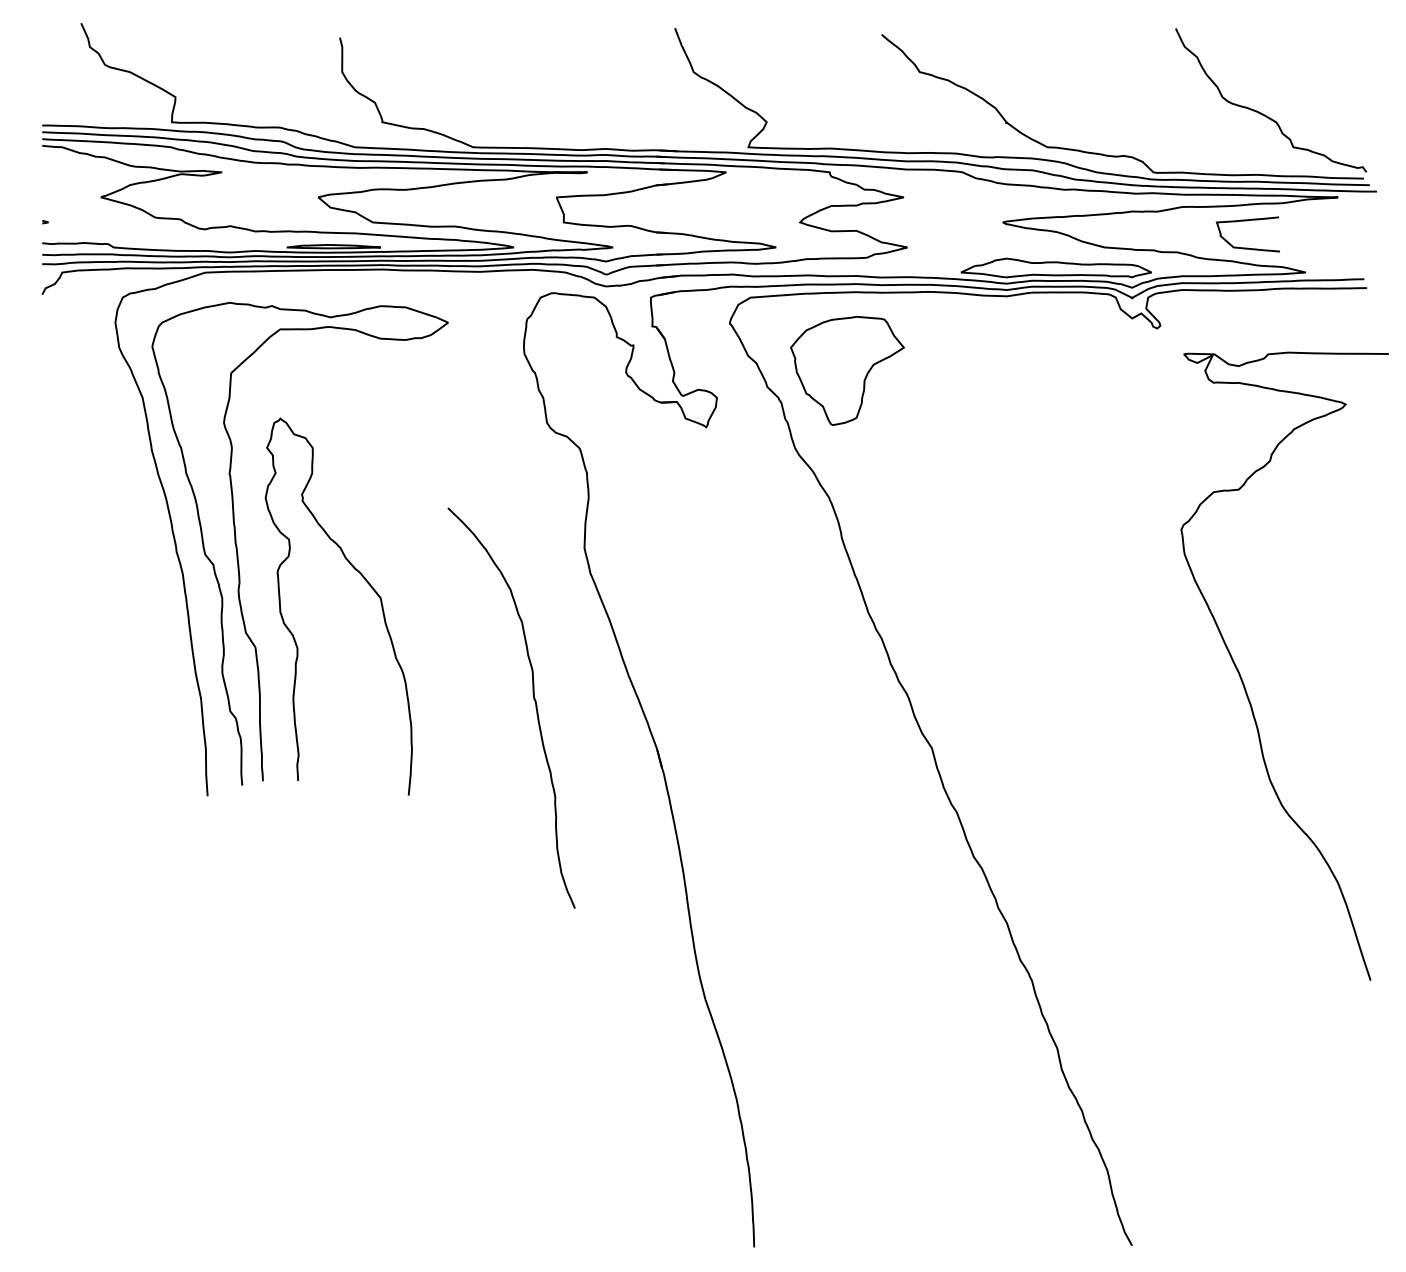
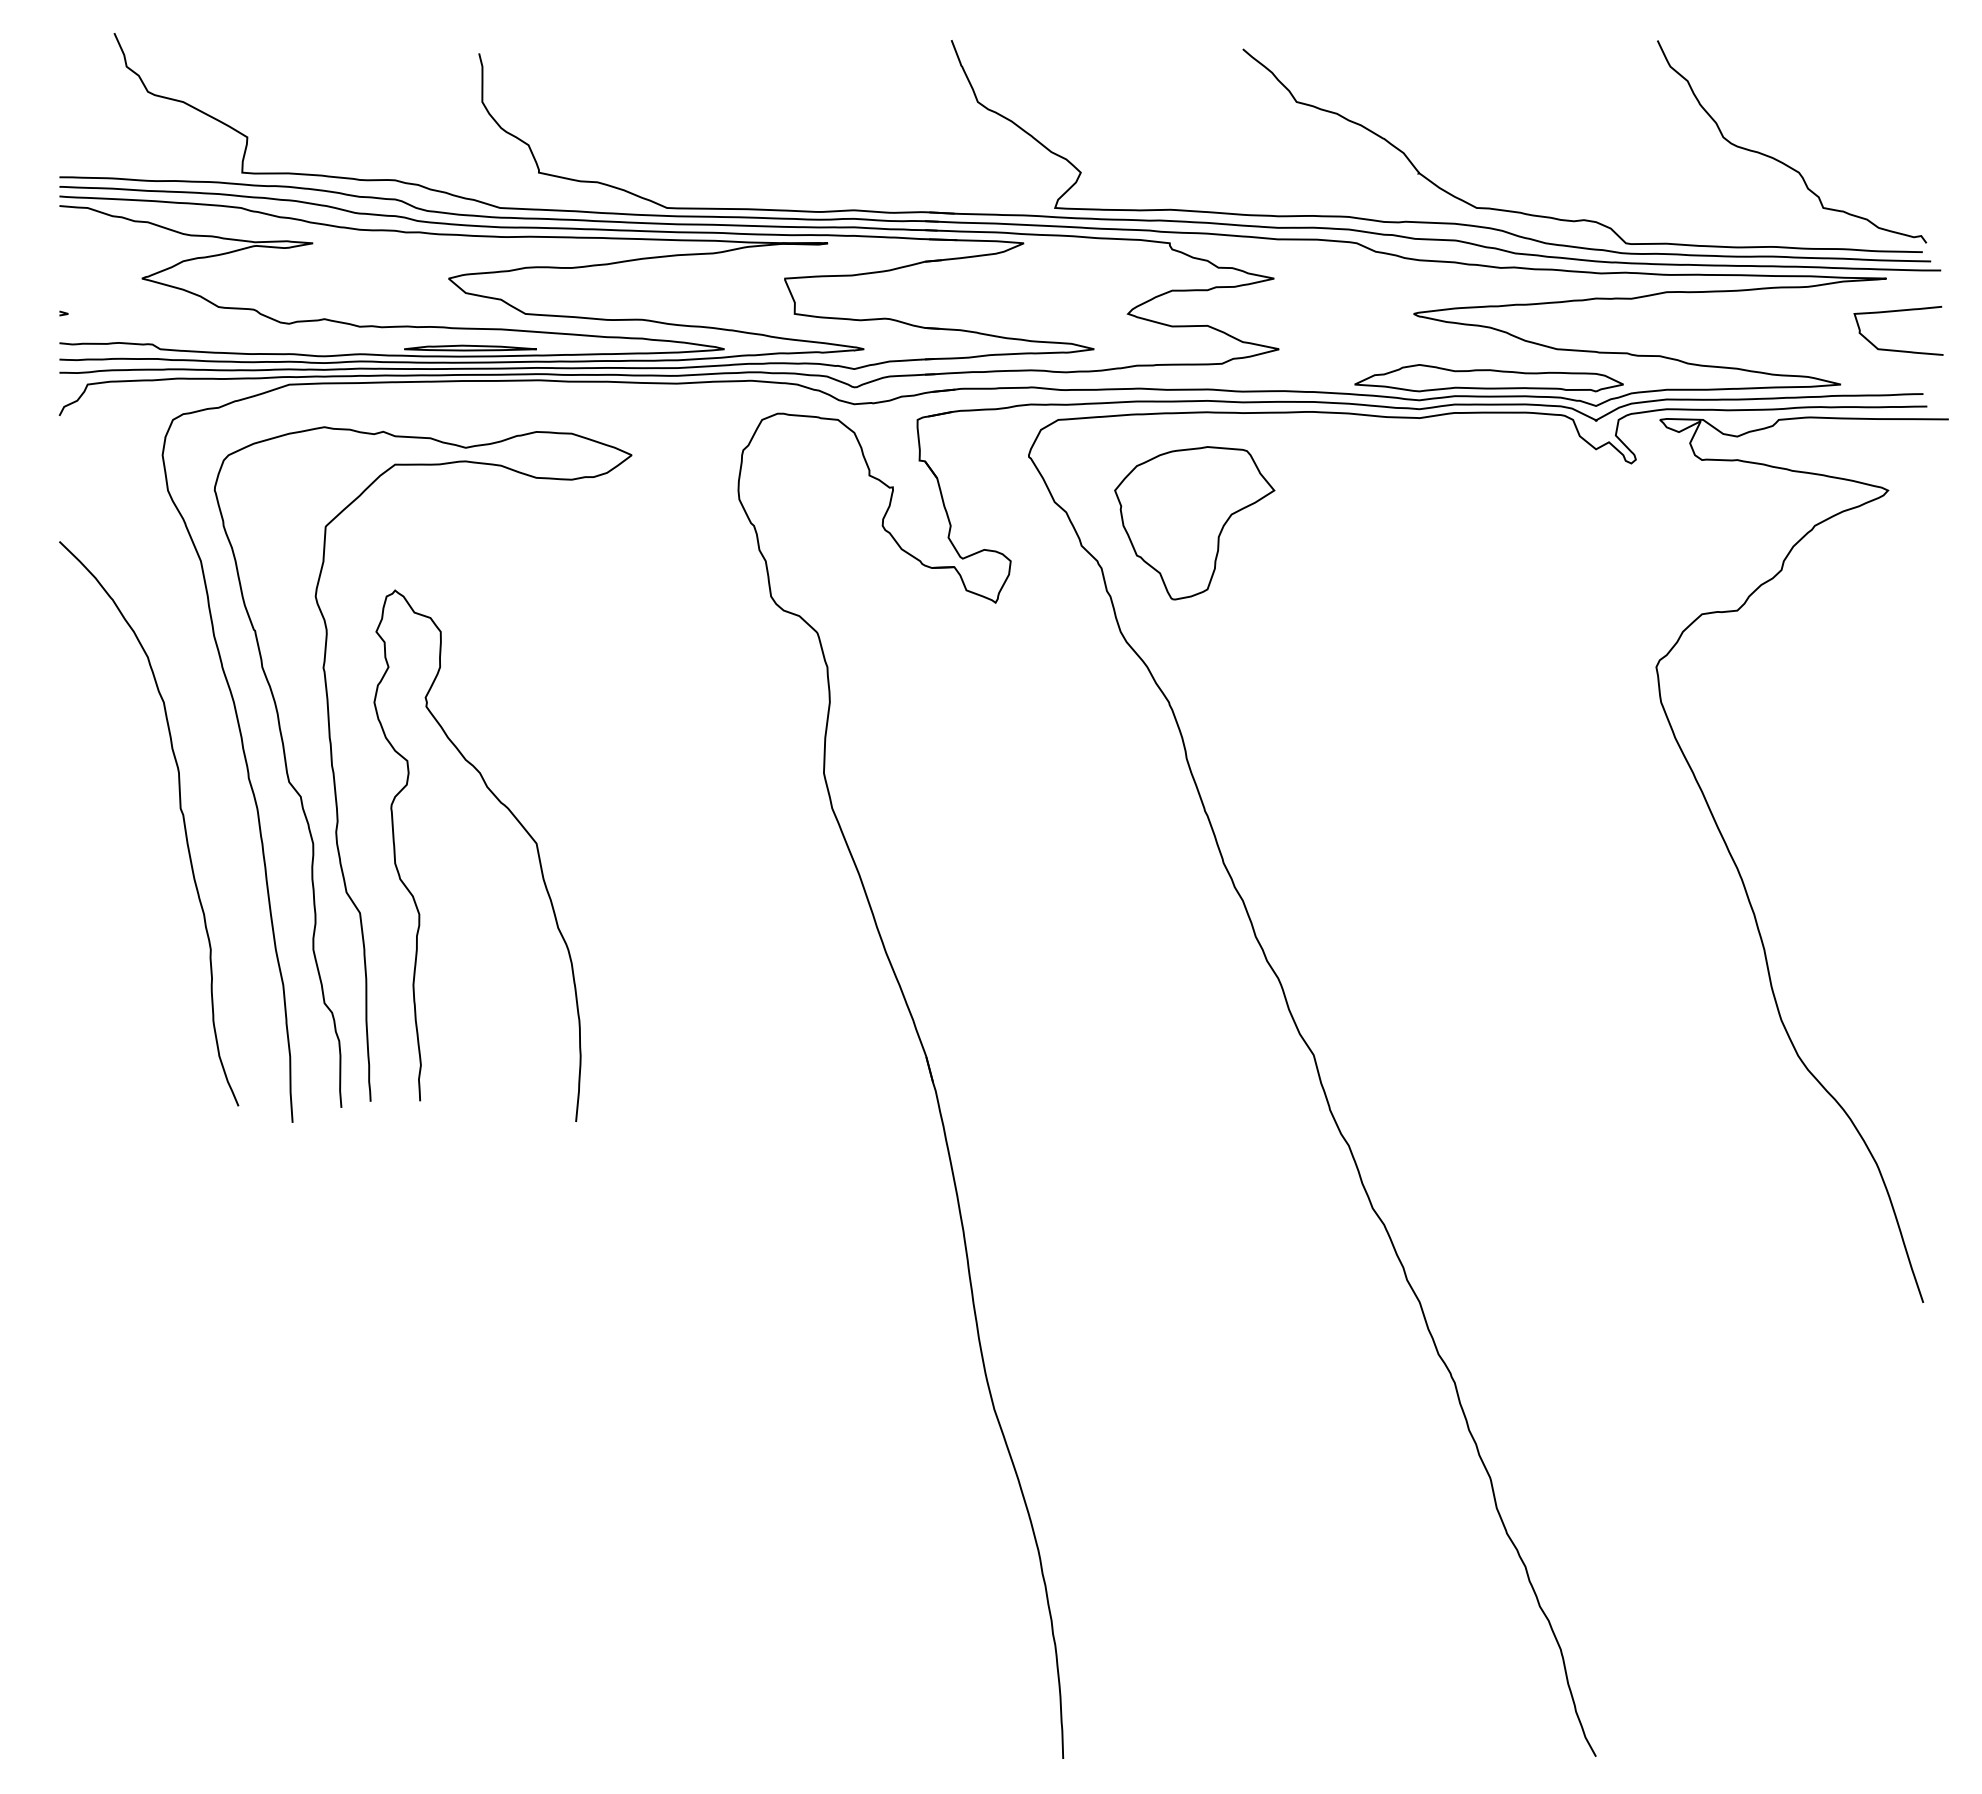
curve: (1244, 221) -> (1893, 312), moved
curve: (1243, 681) -> (1743, 880), moved
curve: (533, 699) -> (180, 811), moved

